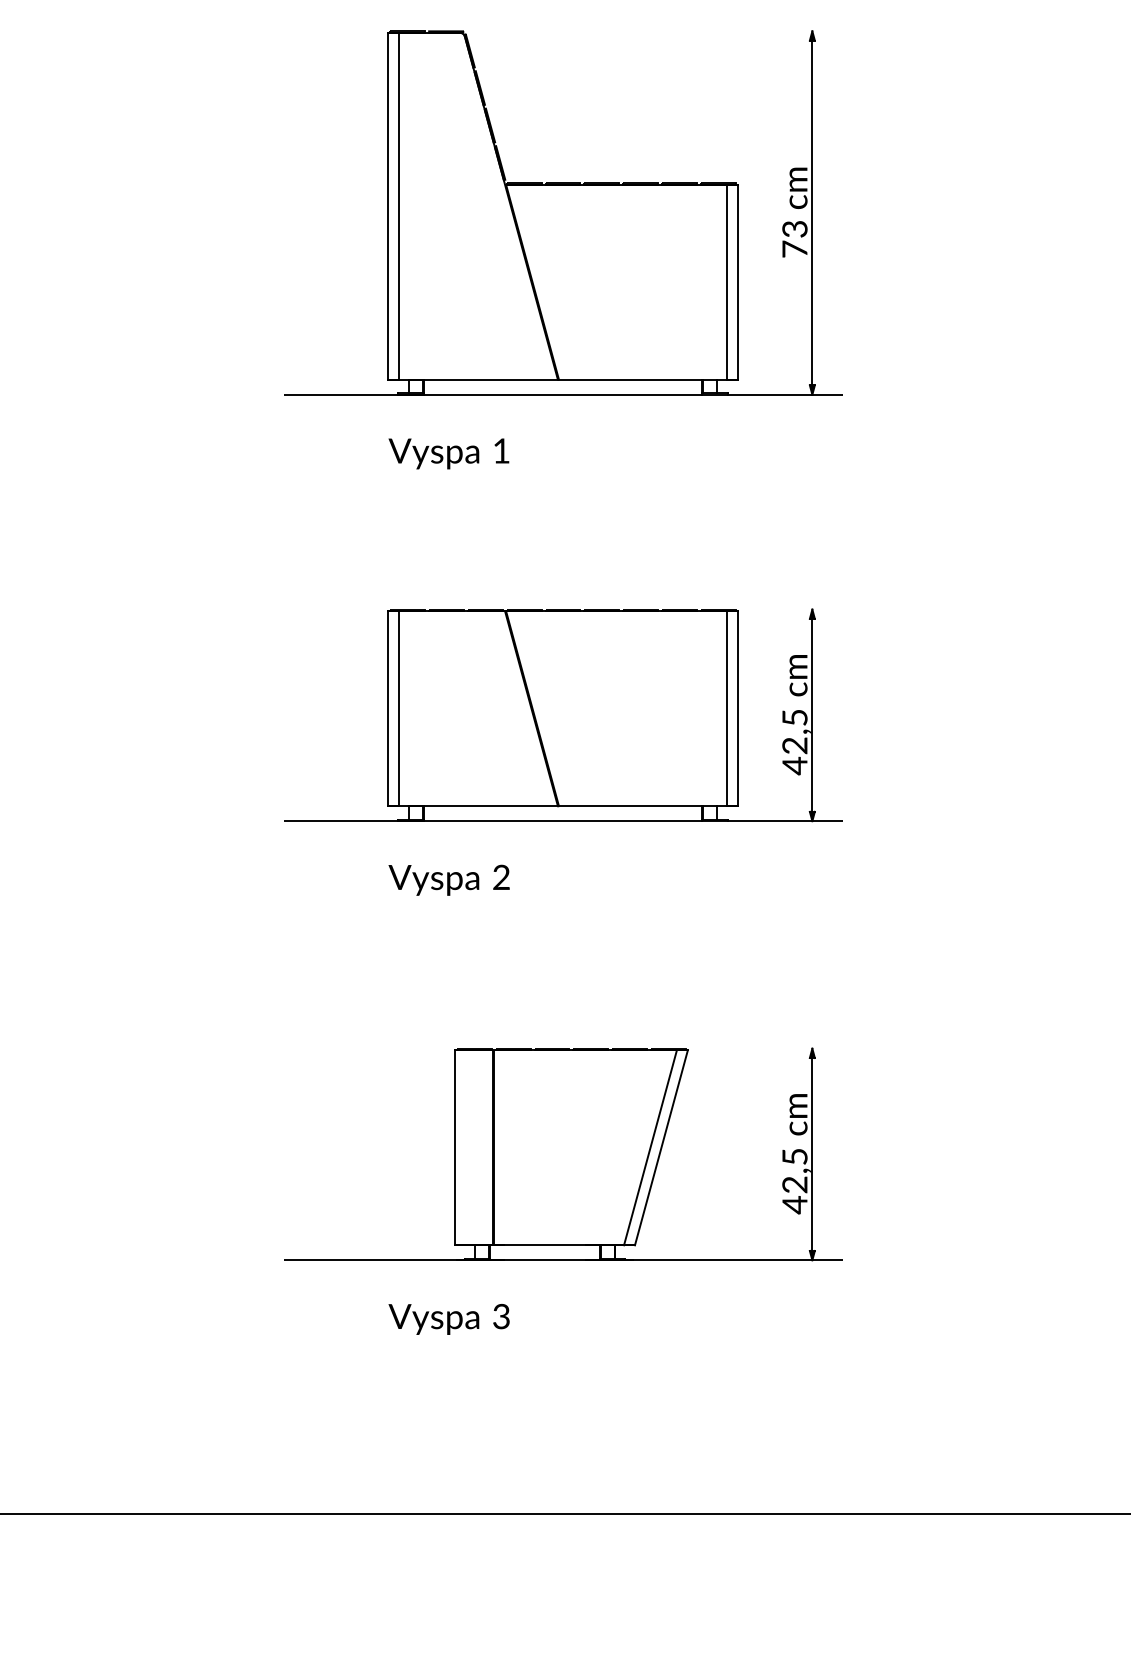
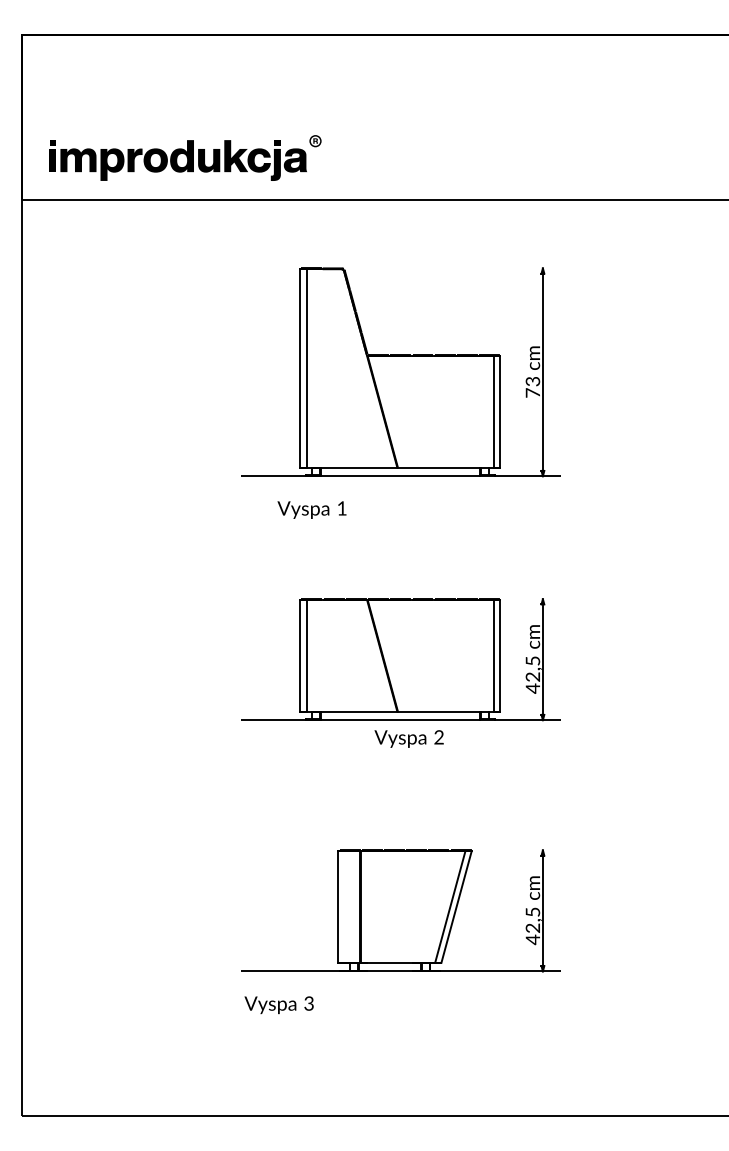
text: (448, 452) -> (311, 509), moved
text: (448, 879) -> (408, 738), moved
text: (448, 1319) -> (278, 1005), moved

